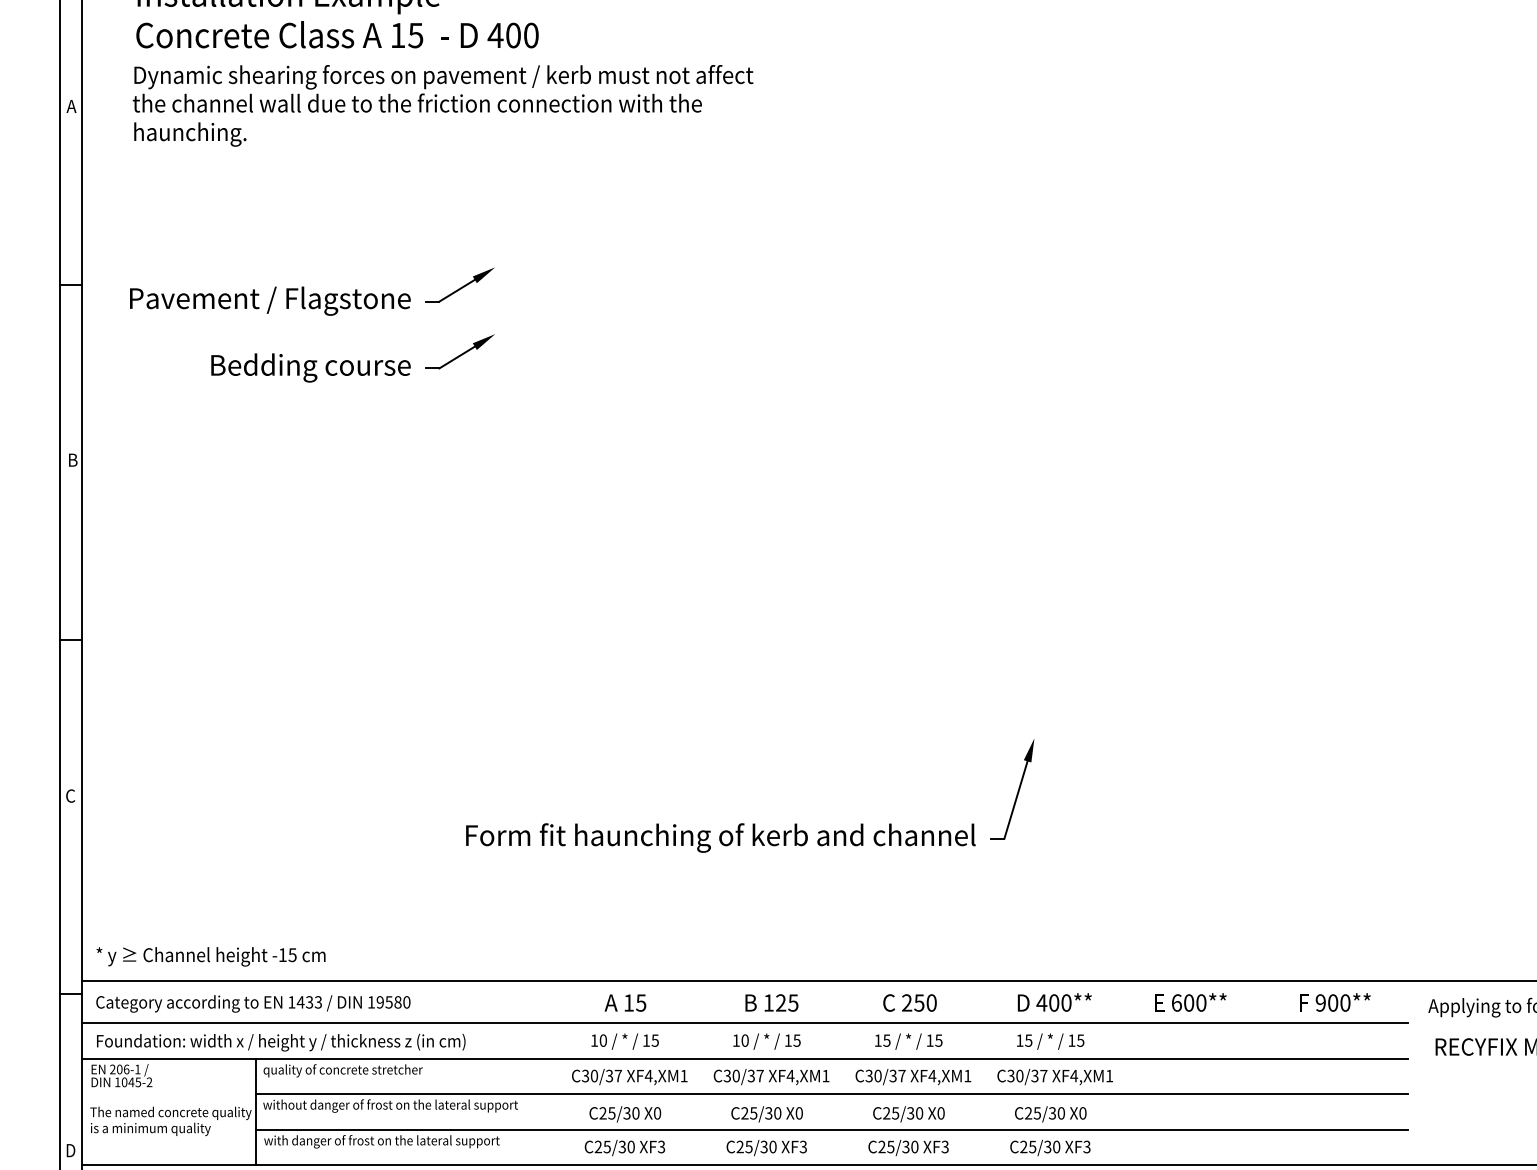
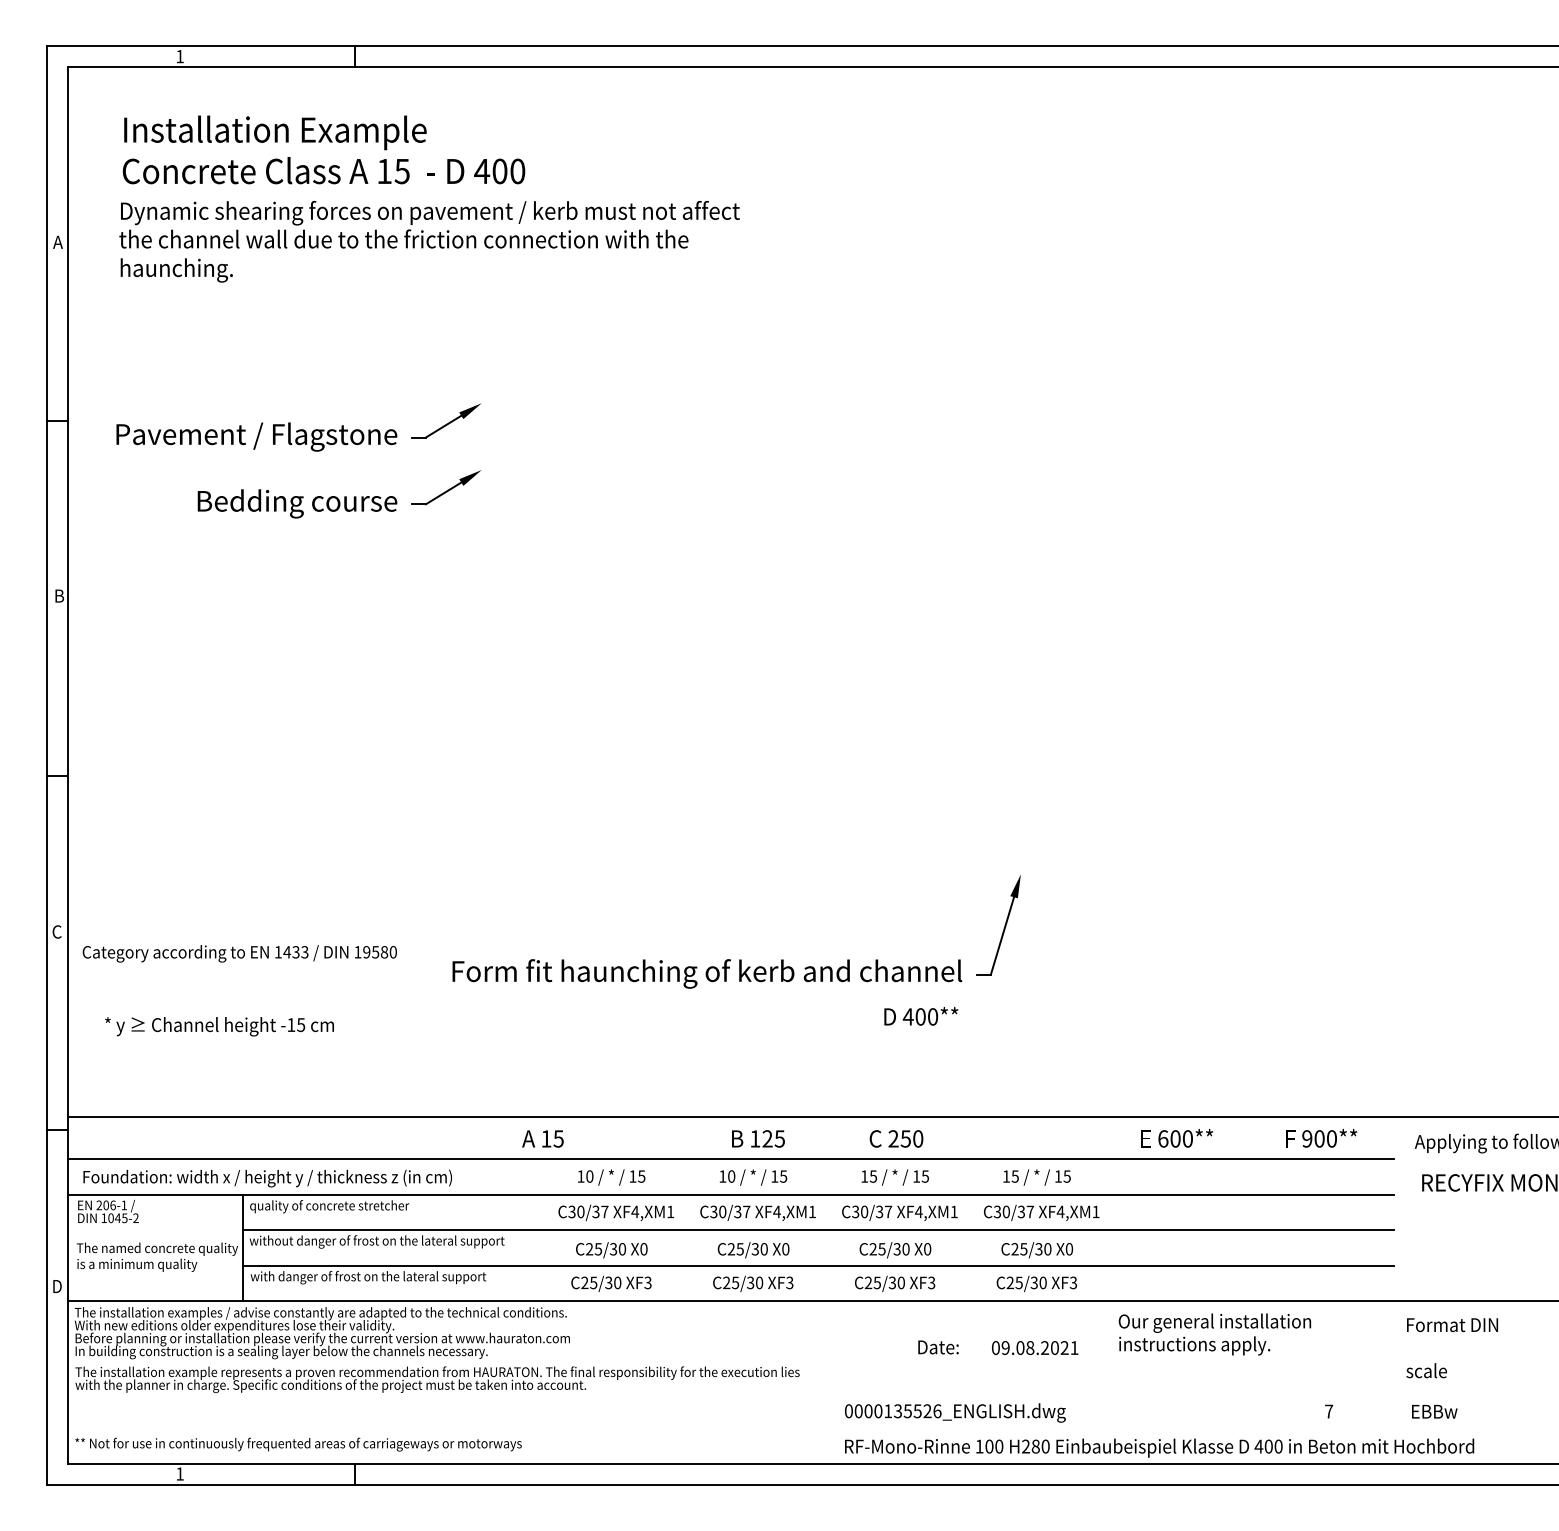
text: (211, 956) -> (219, 1026), moved
text: (625, 1002) -> (542, 1138), moved
text: (1055, 1002) -> (921, 1016), moved
text: (253, 1003) -> (239, 953), moved

